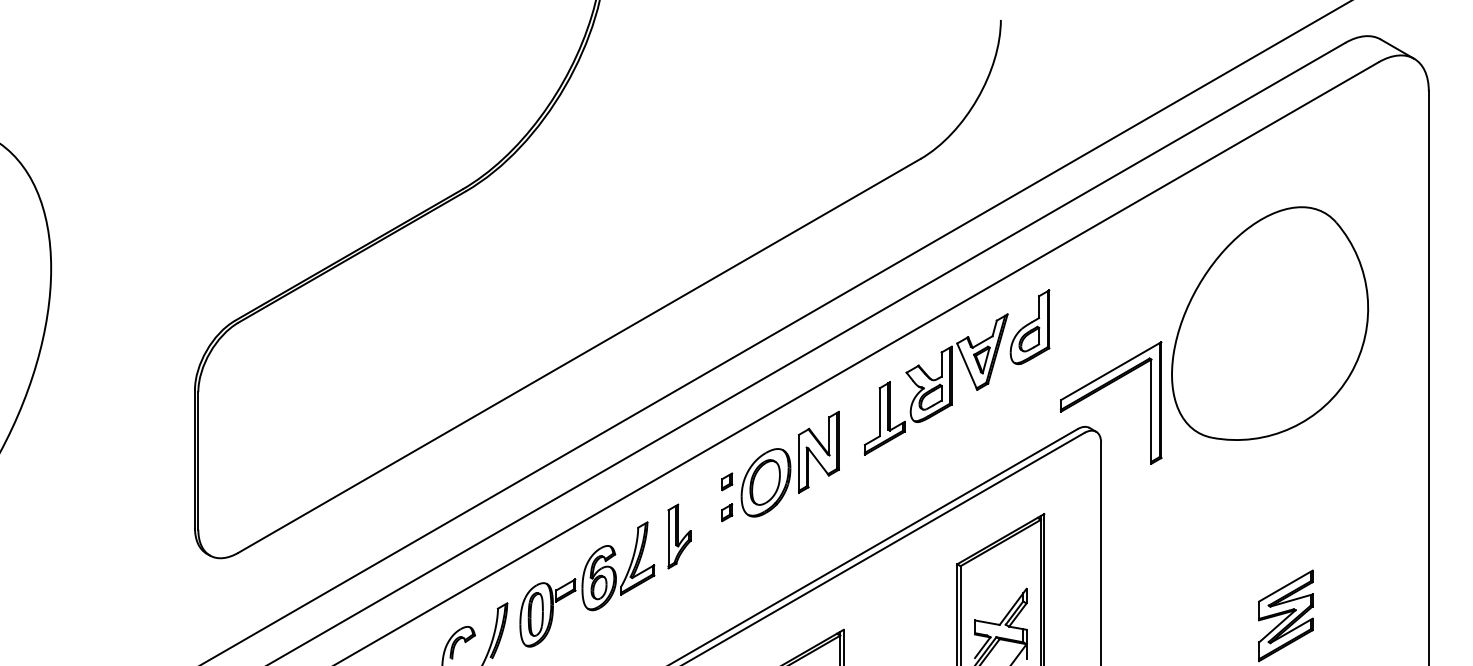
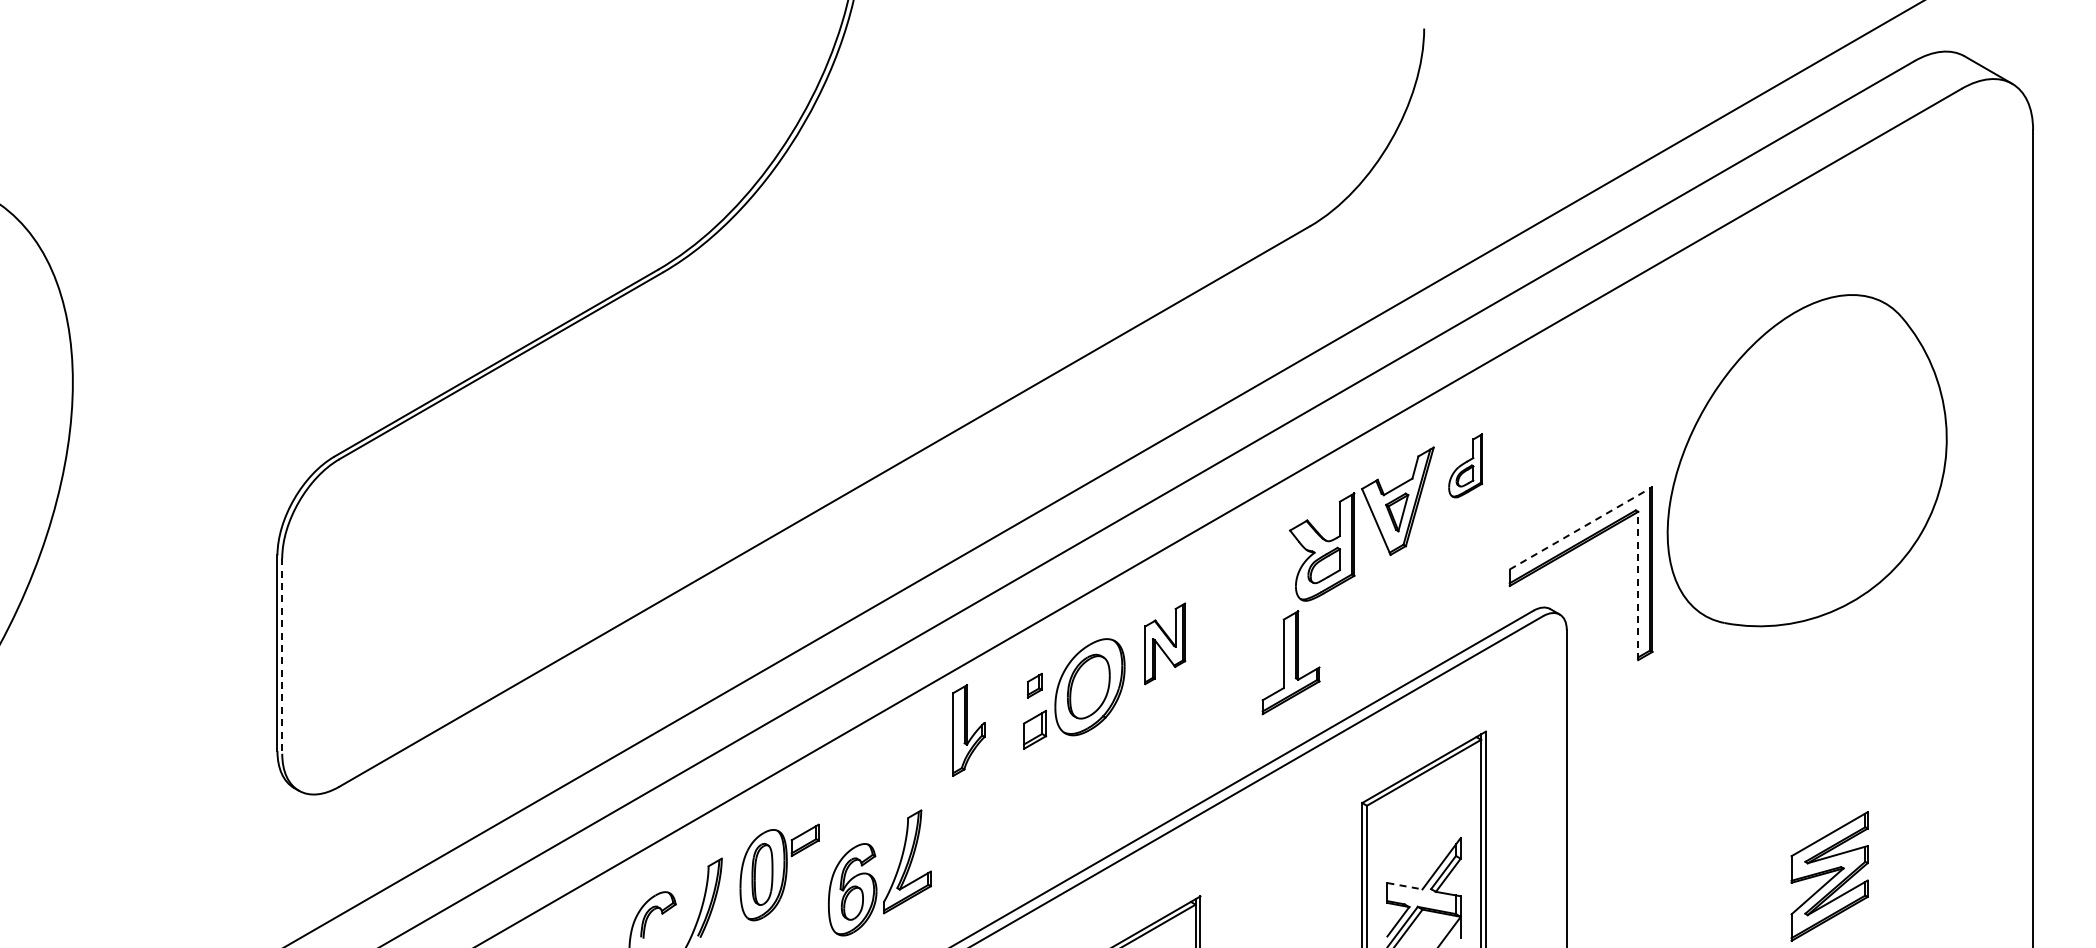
part: (1029, 327) -> (1465, 465), size x0.6
line: (1111, 371) -> (1581, 528), solid -> dashed
line: (1151, 411) -> (1638, 585), solid -> dashed
part: (884, 418) -> (1290, 662), moved
part: (818, 452) -> (1164, 643), size x0.7
line: (198, 460) -> (282, 655), solid -> dashed
part: (727, 512) -> (1034, 729), size x1.6
part: (679, 536) -> (968, 730), moved
part: (614, 569) -> (874, 877), moved
line: (987, 622) -> (1404, 886), solid -> dashed

